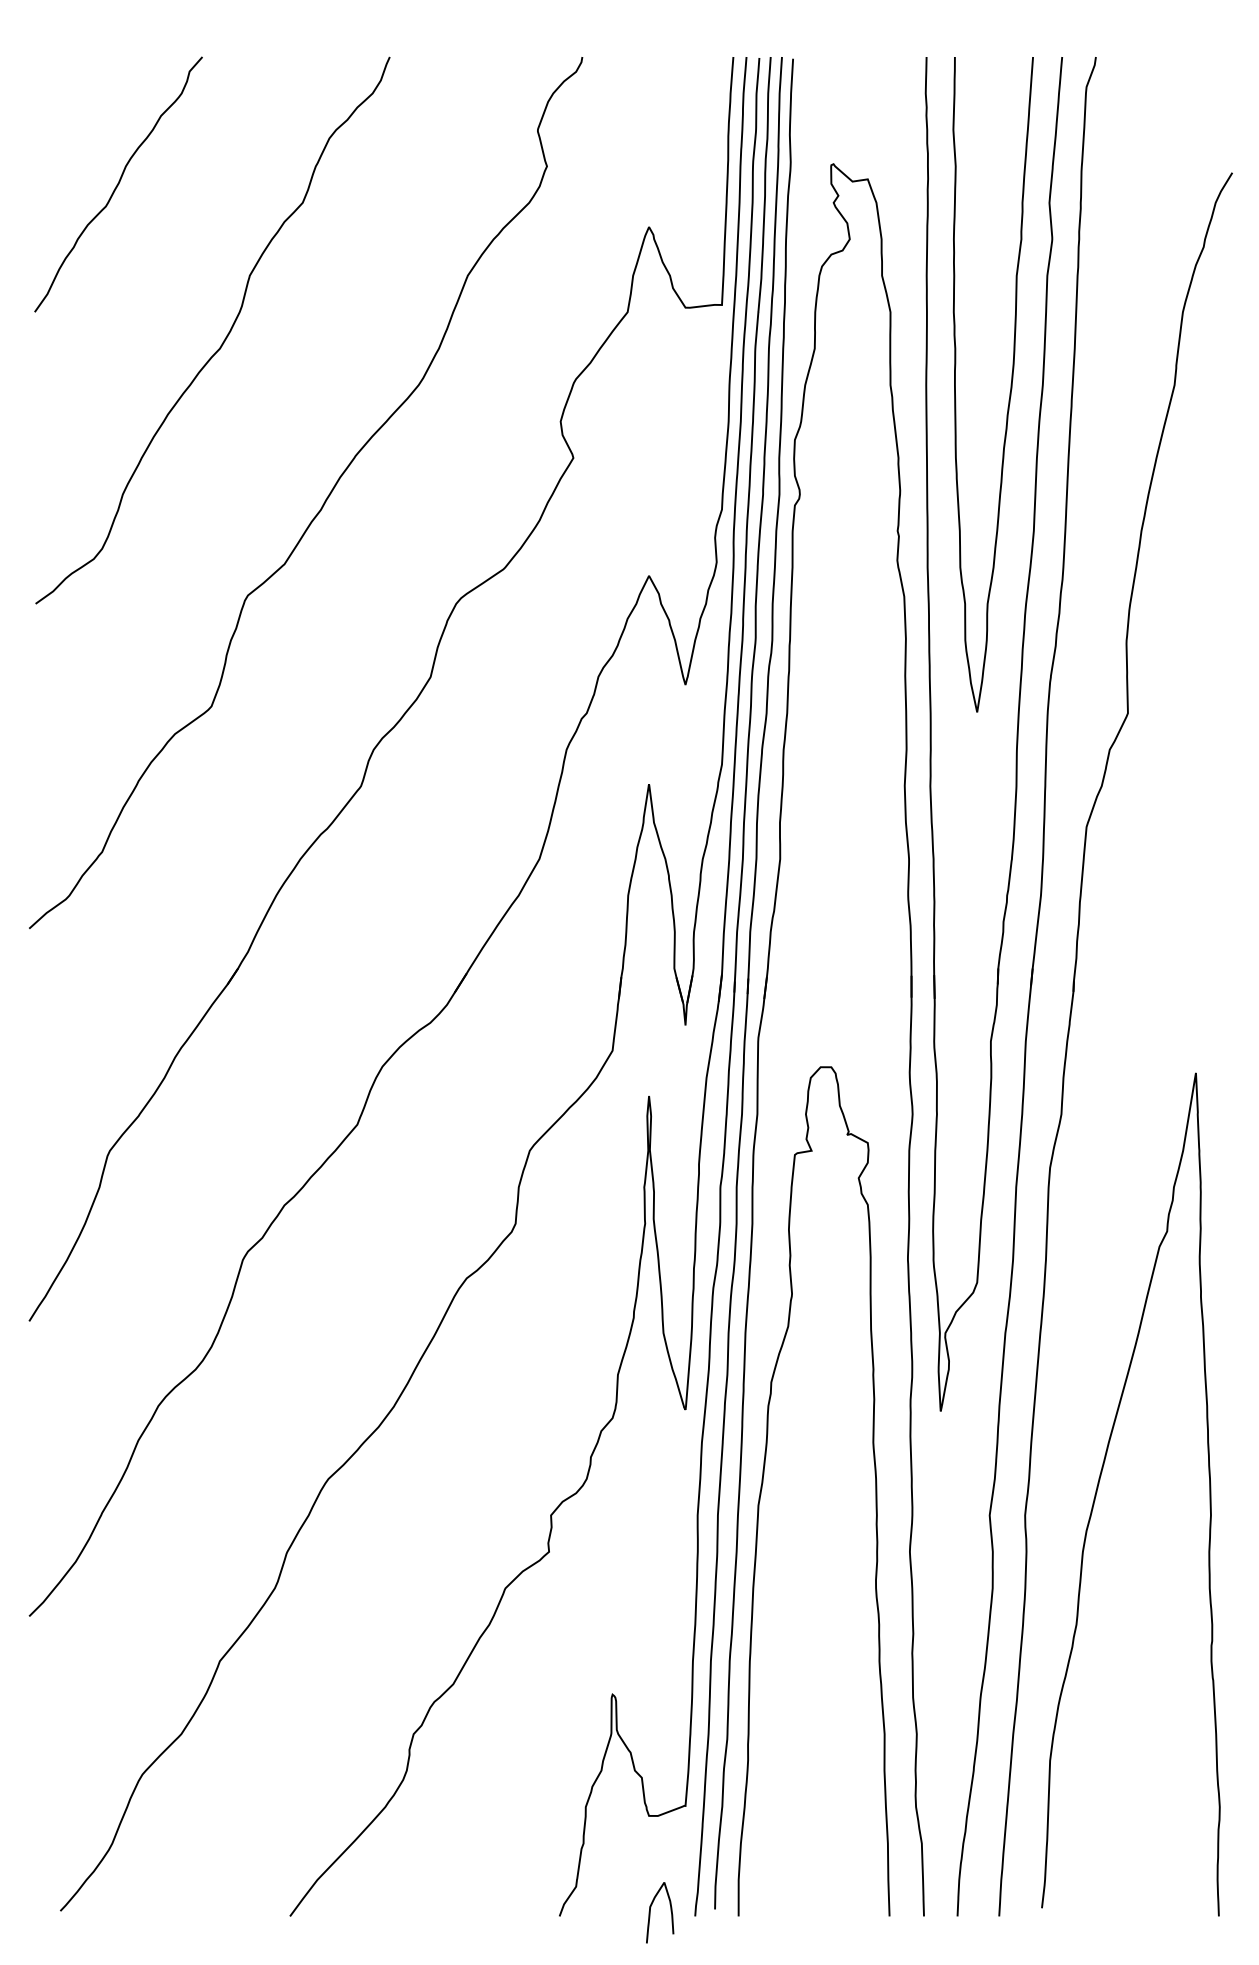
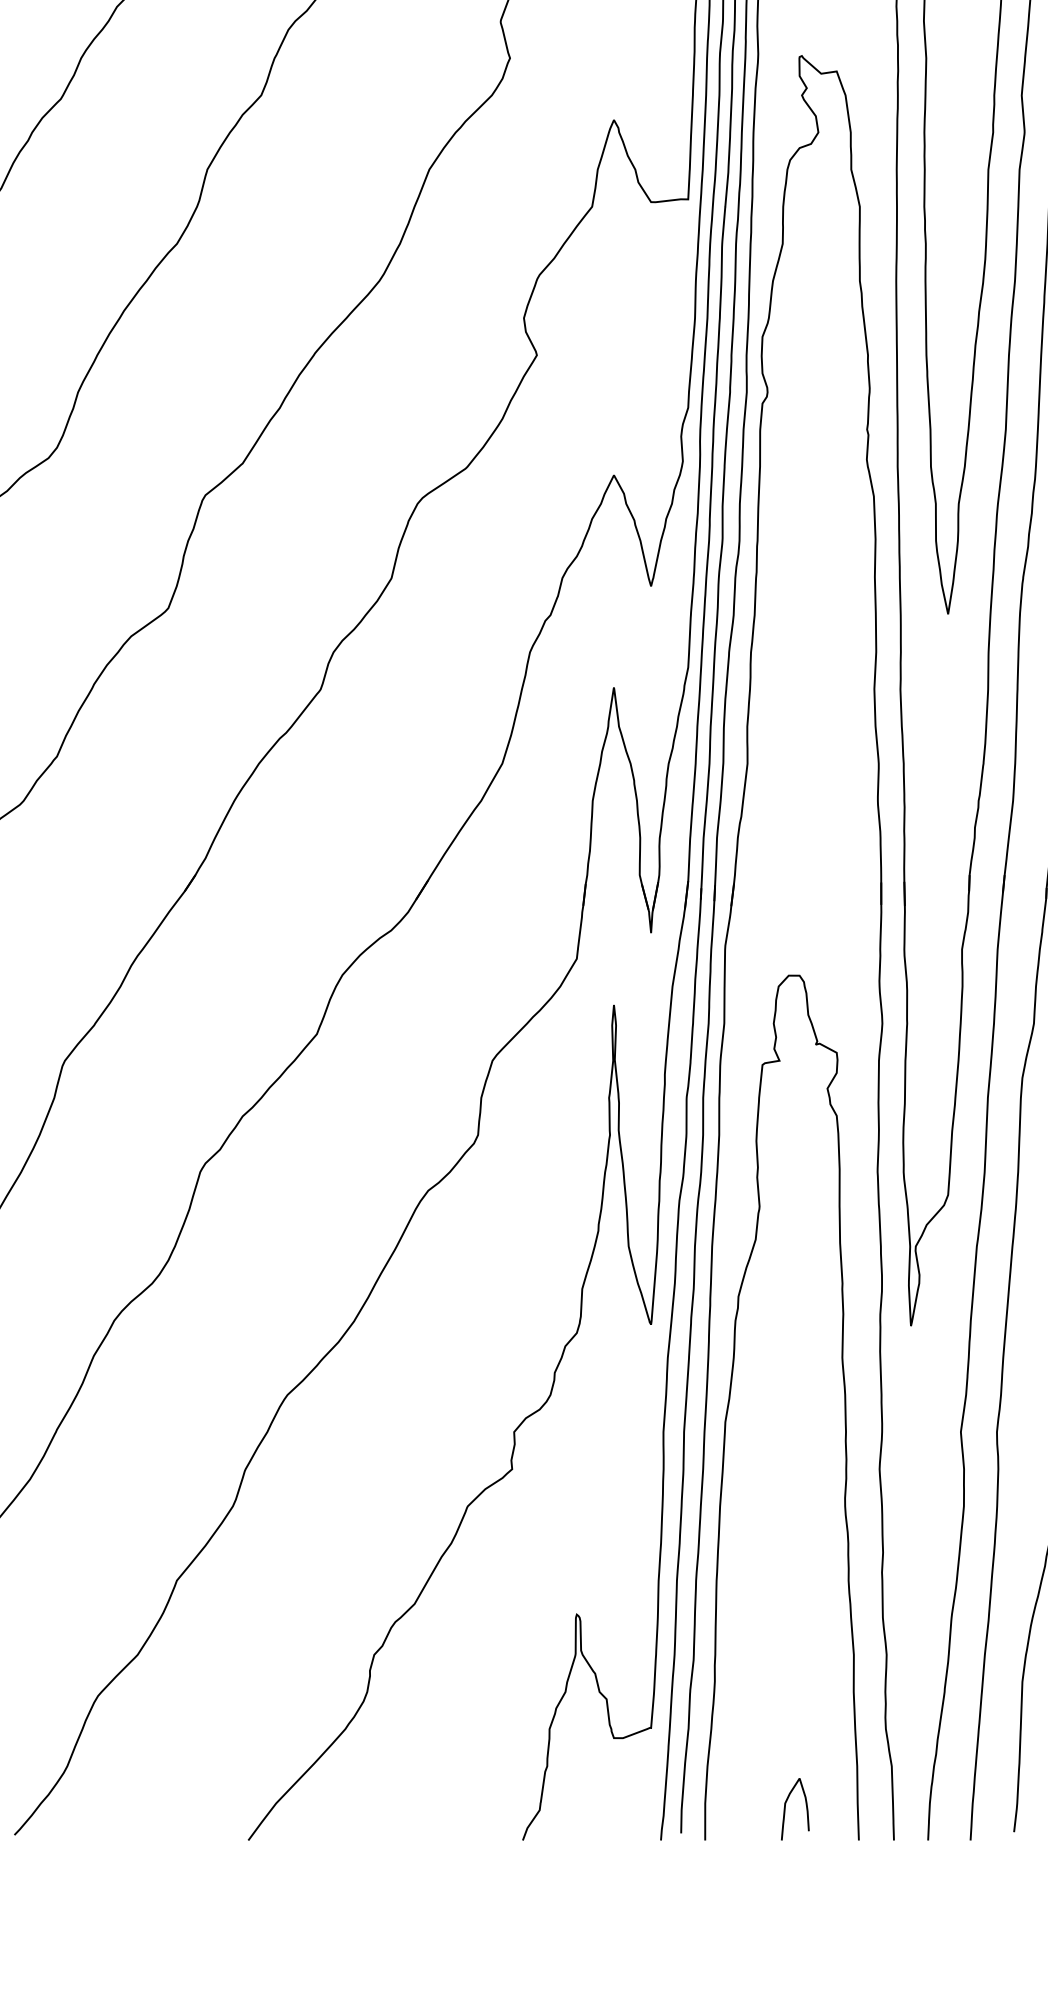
curve: (650, 1912) -> (785, 1808), moved

